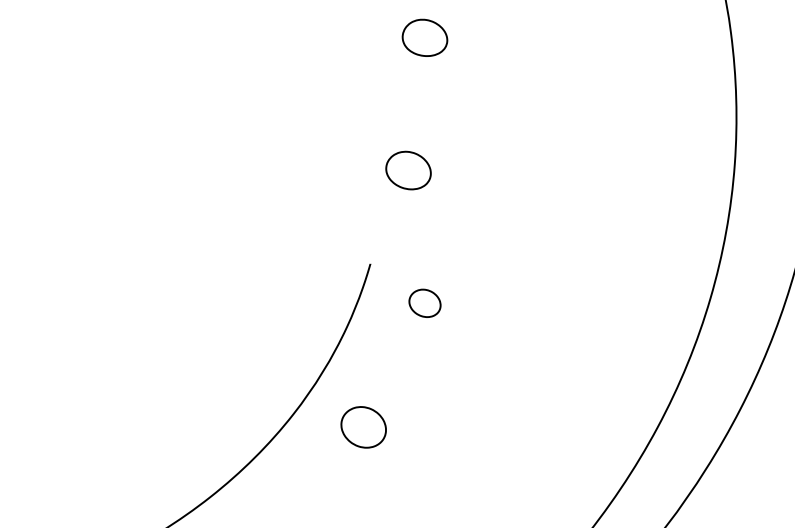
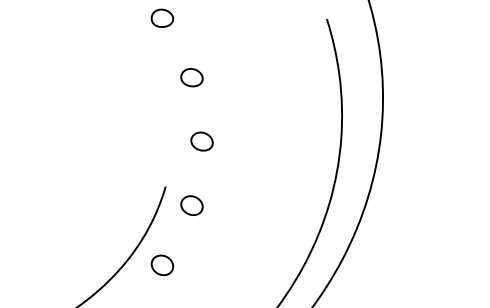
part: (407, 170) -> (201, 141), moved
part: (424, 303) -> (191, 205), size x1.43

